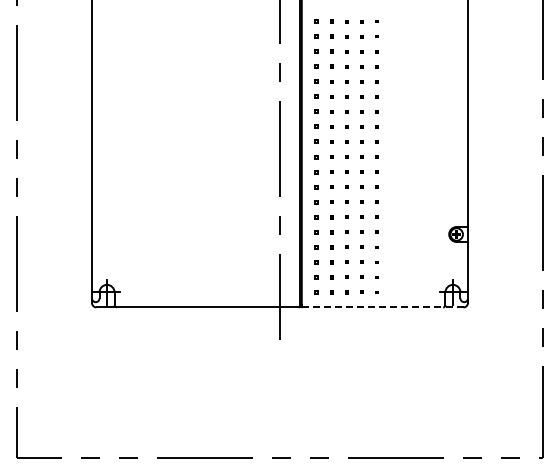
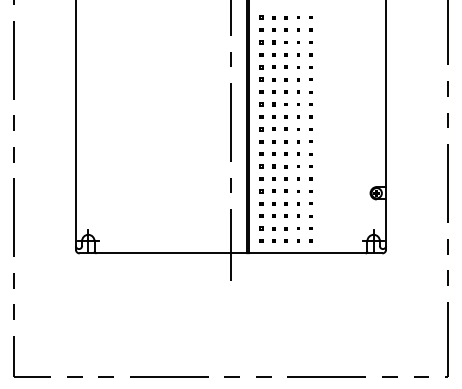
line: (382, 307) -> (315, 253), dashed -> solid

